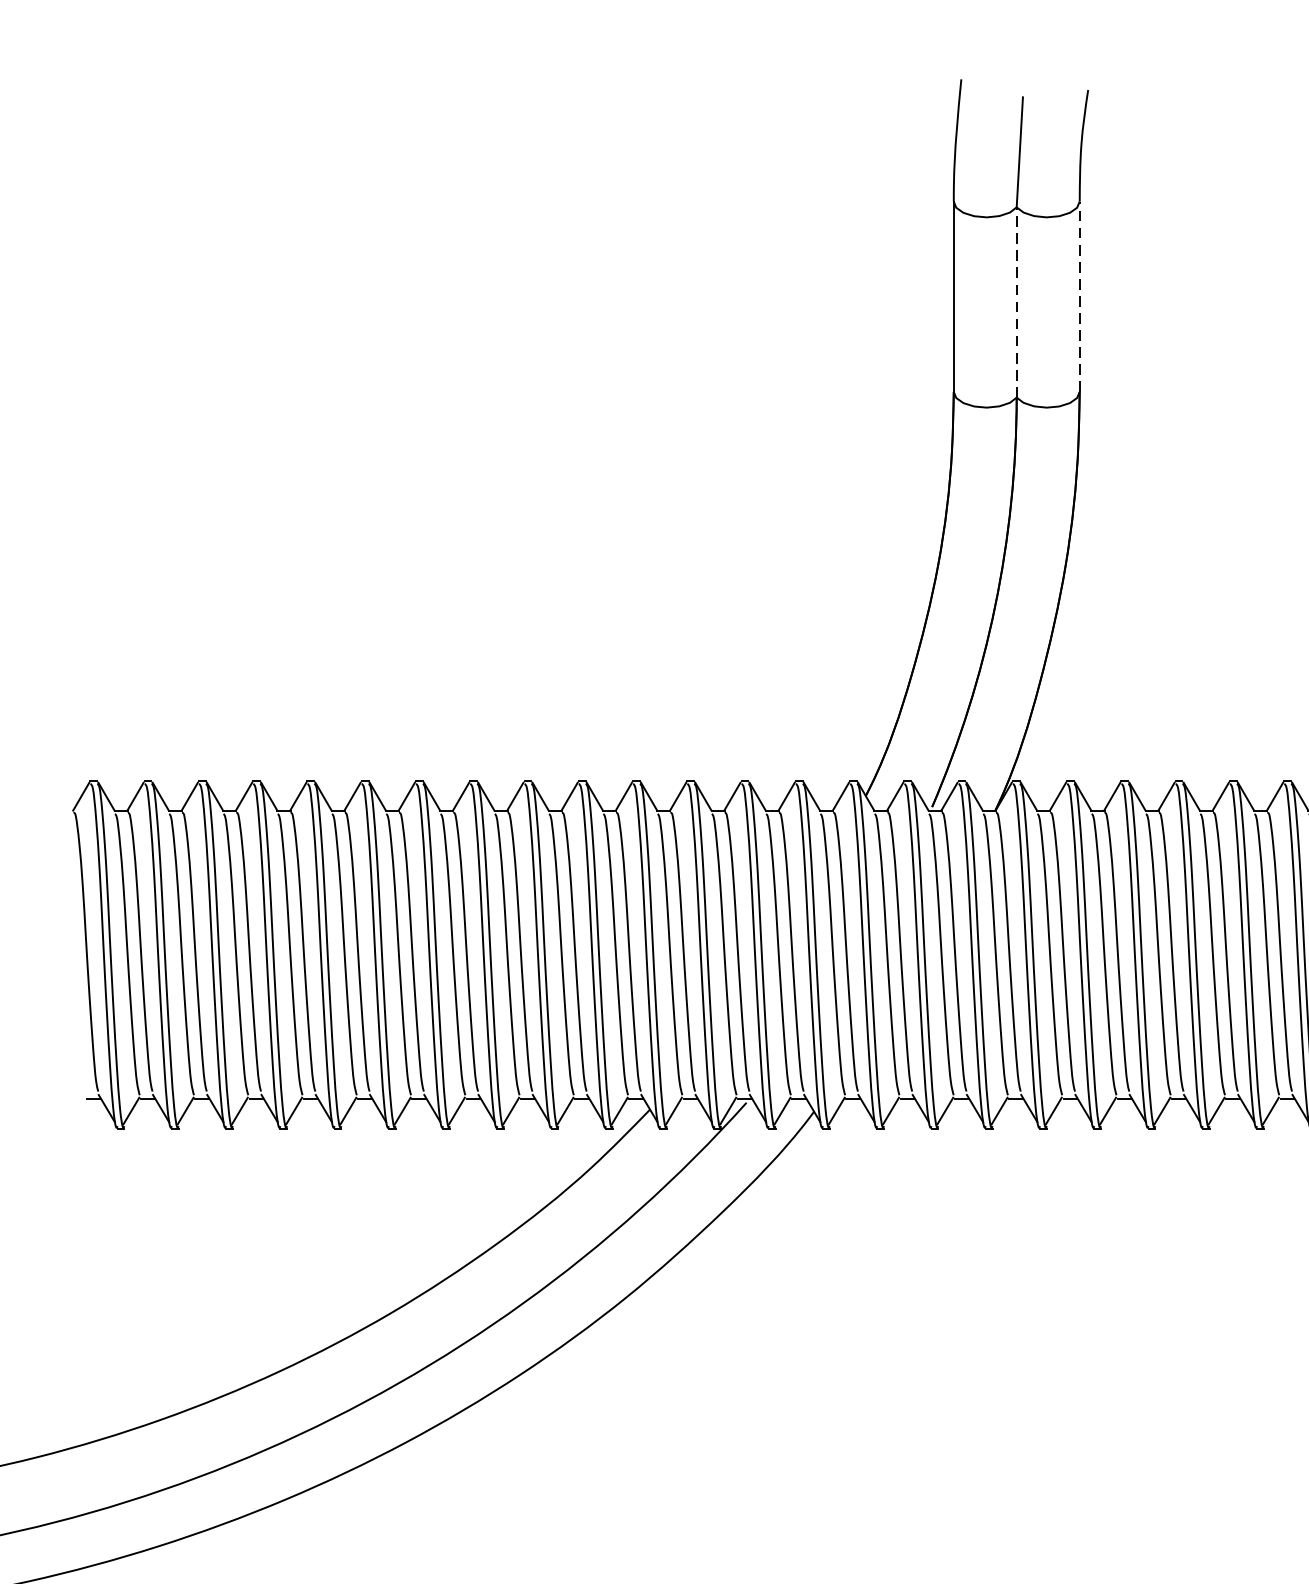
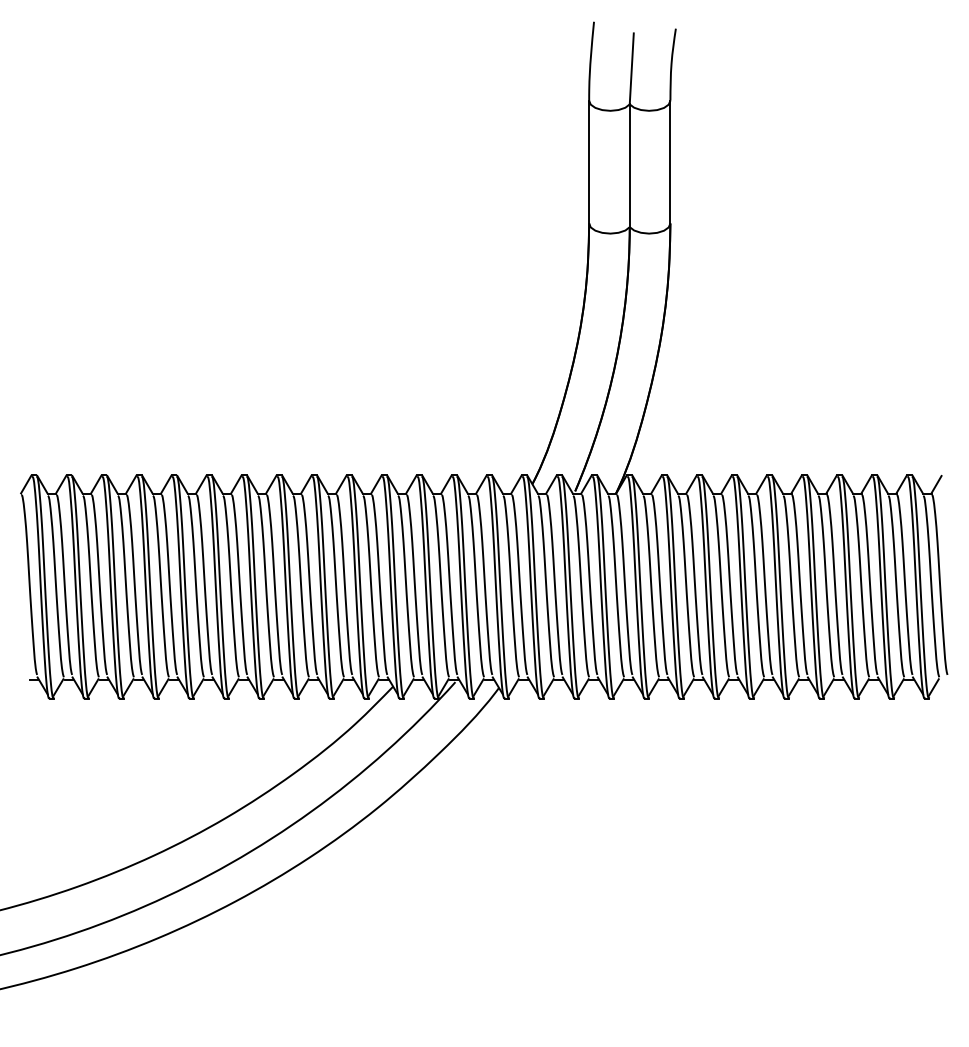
line: (1079, 295) -> (670, 161), dashed -> solid
line: (1016, 302) -> (629, 165), dashed -> solid

